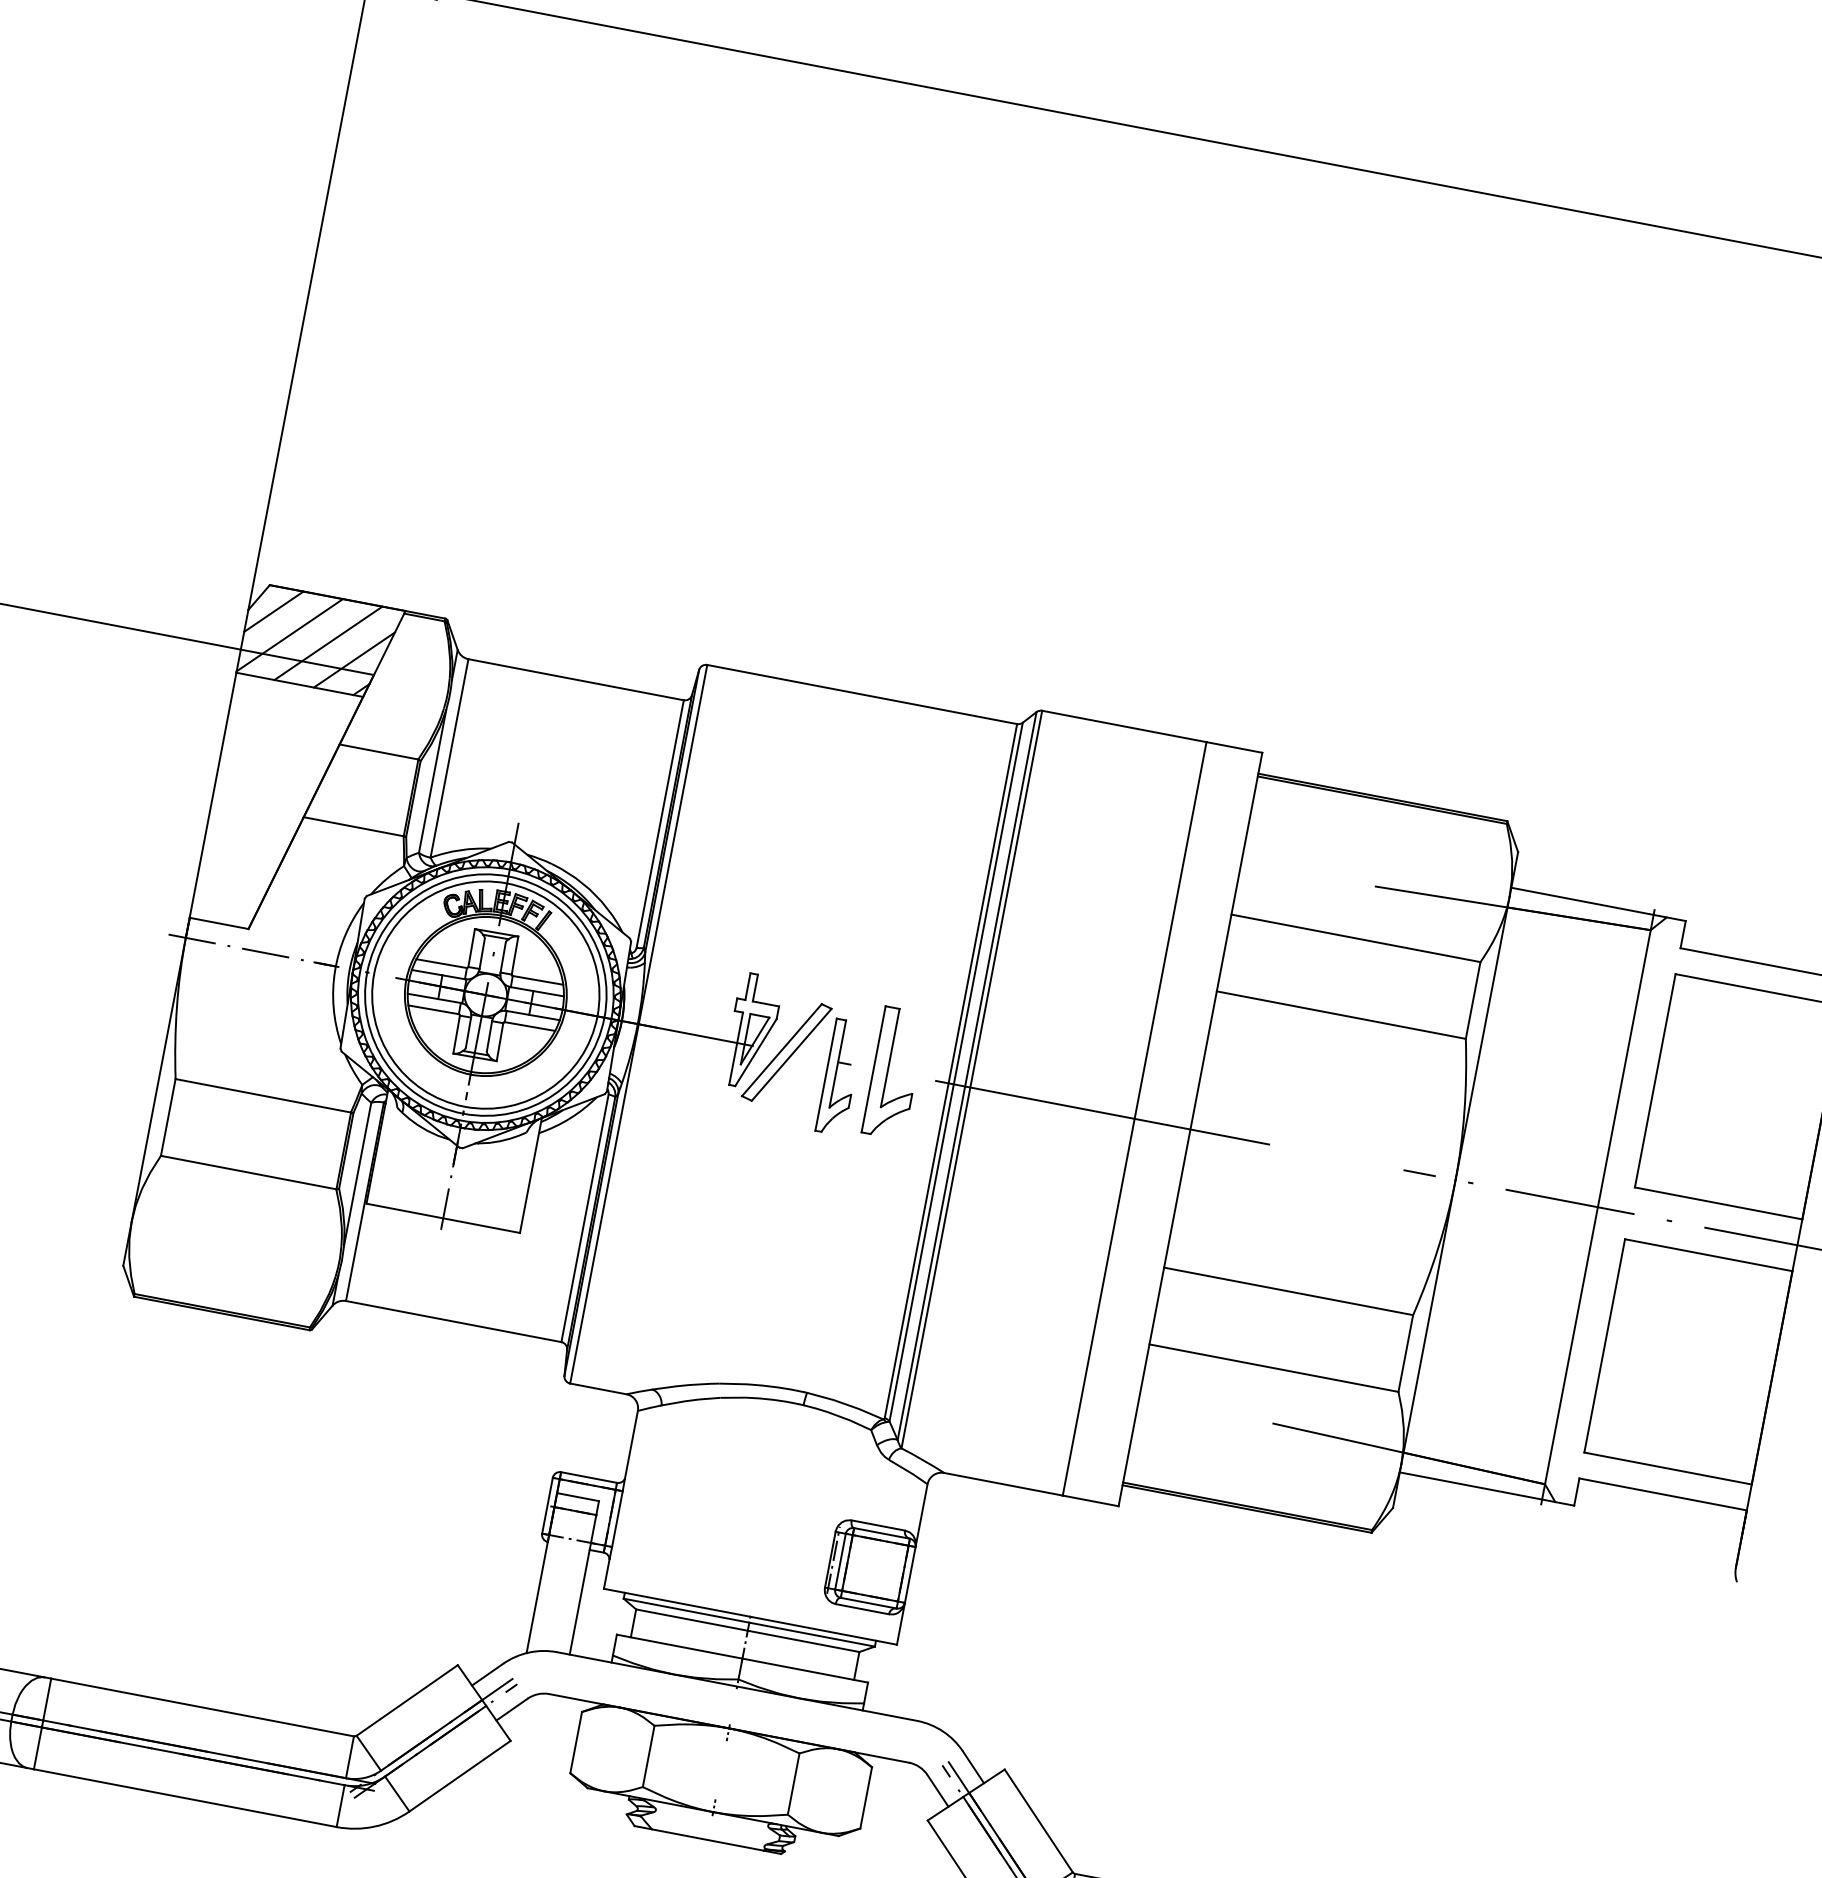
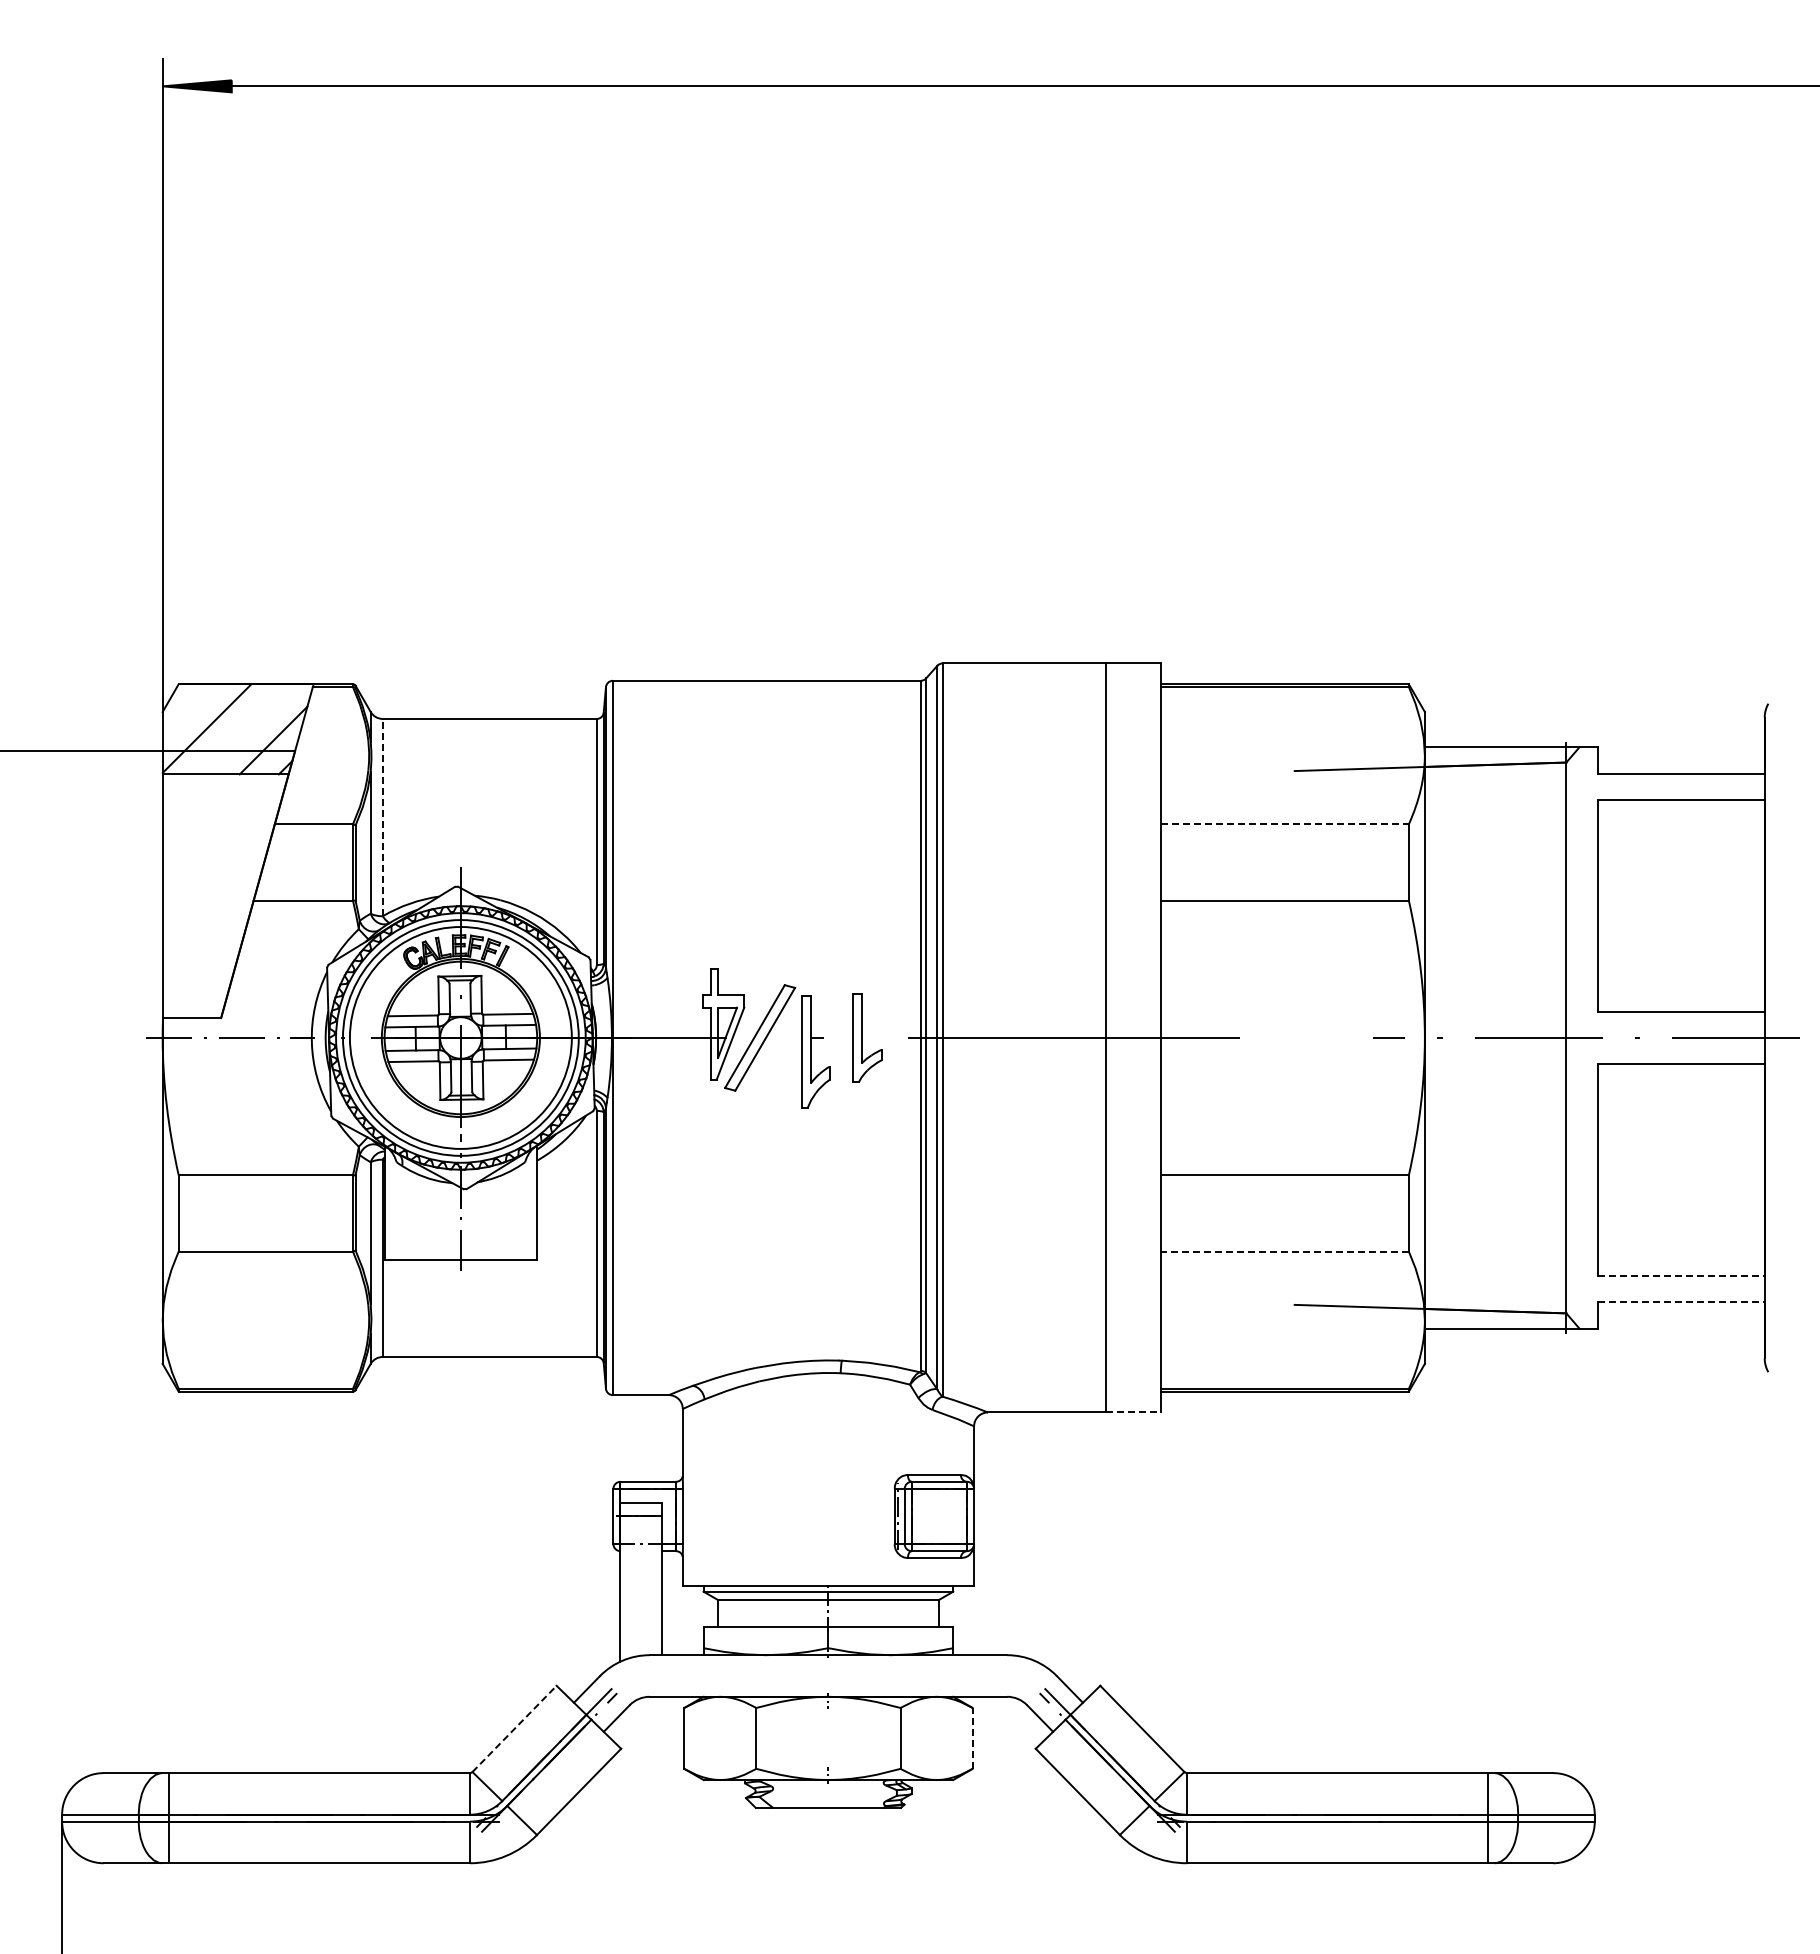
line: (274, 611) -> (187, 708), removed
line: (328, 643) -> (245, 729), removed
line: (449, 758) -> (382, 817), solid -> dashed
line: (1356, 938) -> (1285, 824), solid -> dashed
part: (893, 1073) -> (866, 1038), size x0.7
line: (1274, 1368) -> (1285, 1251), solid -> dashed
line: (1668, 1468) -> (1681, 1275), solid -> dashed
line: (1663, 1494) -> (1681, 1301), solid -> dashed
line: (1090, 1500) -> (1133, 1412), solid -> dashed
line: (407, 1700) -> (514, 1728), solid -> dashed
line: (866, 1796) -> (972, 1737), solid -> dashed

